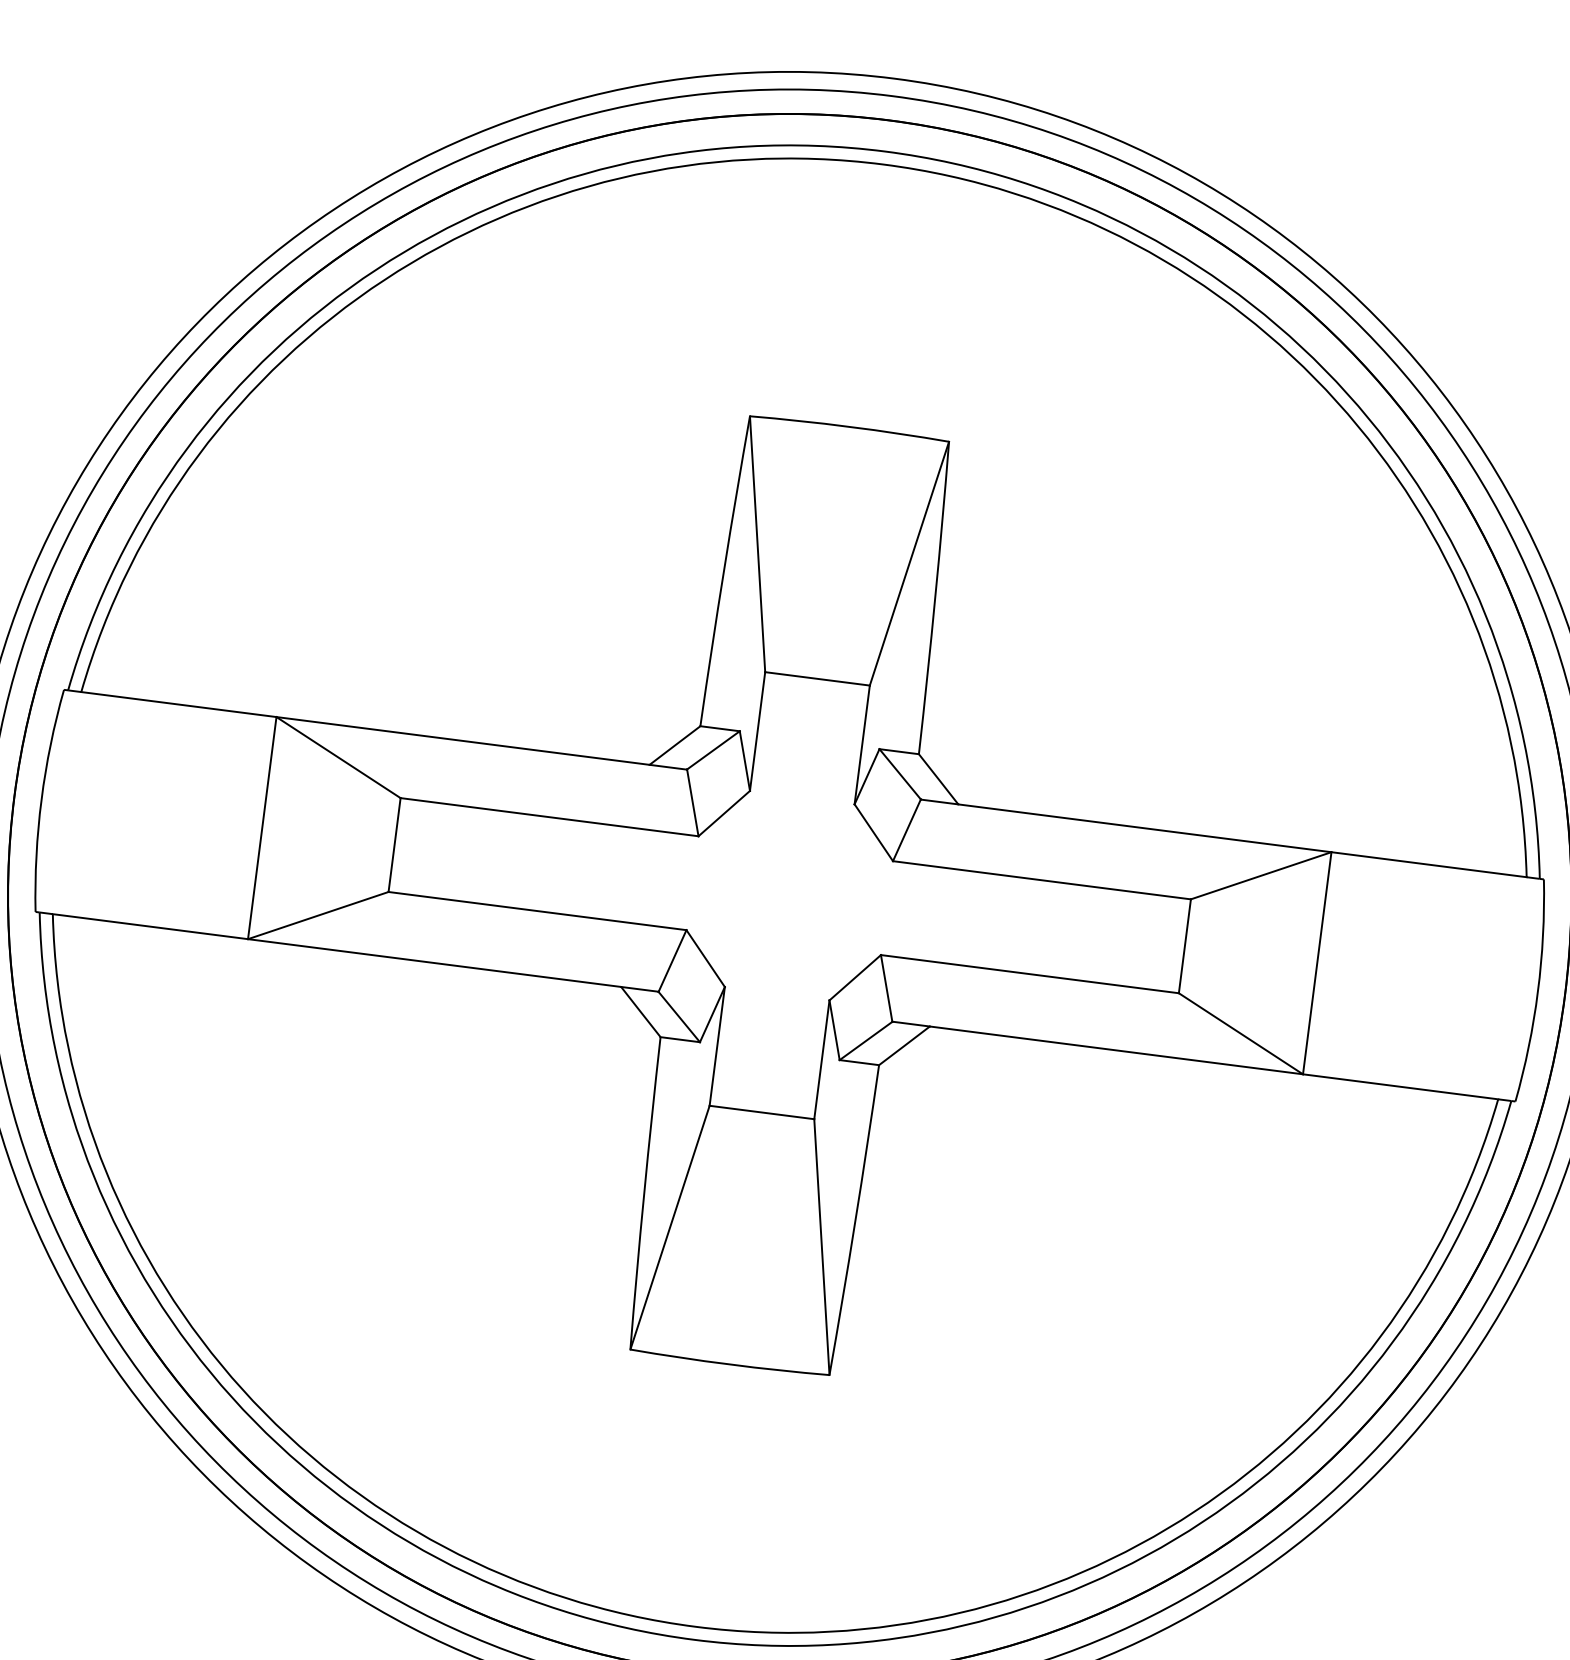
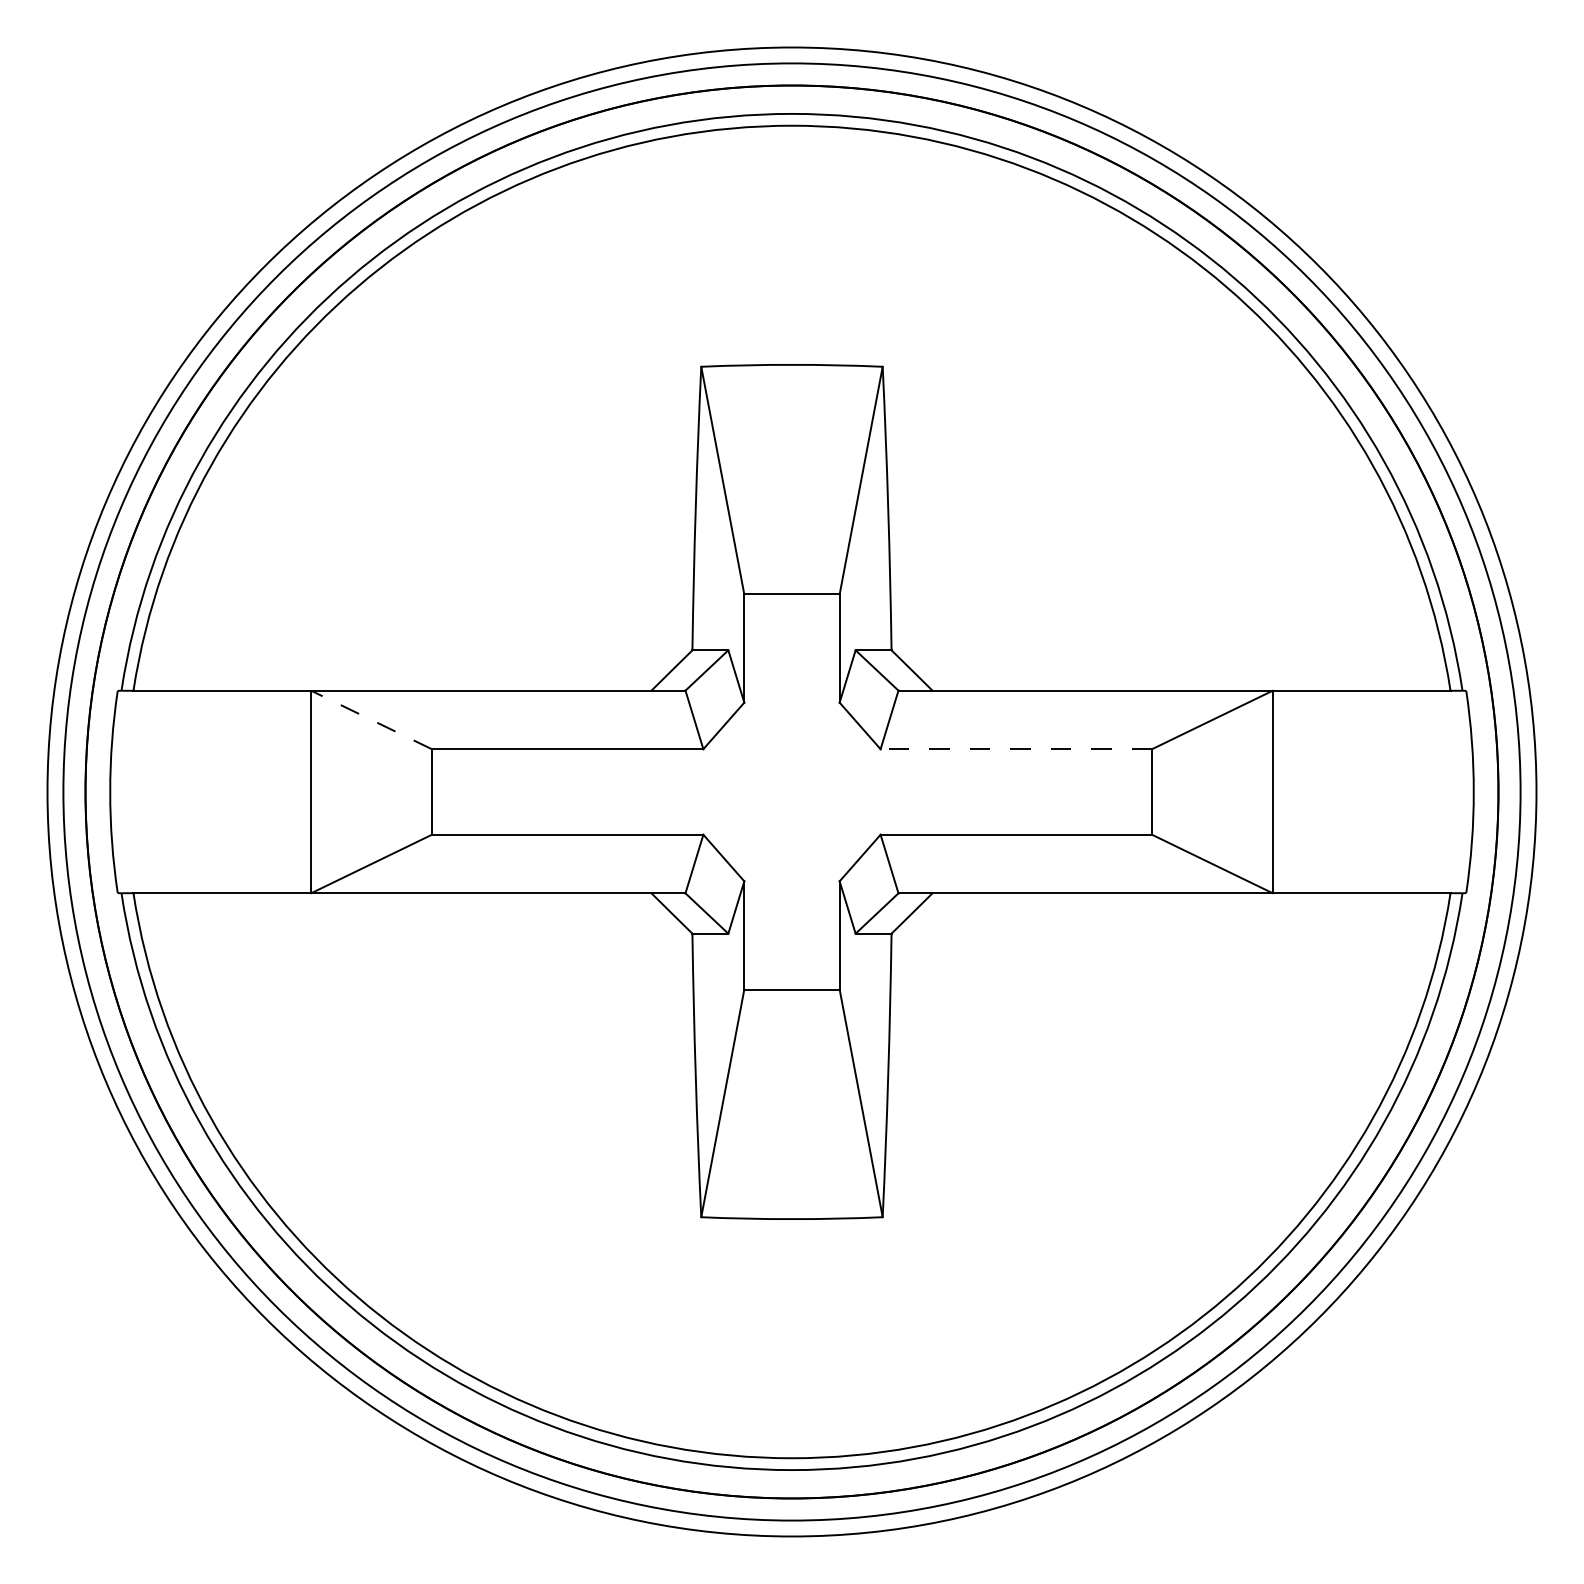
line: (338, 758) -> (371, 720), solid -> dashed
line: (1042, 880) -> (1016, 749), solid -> dashed

